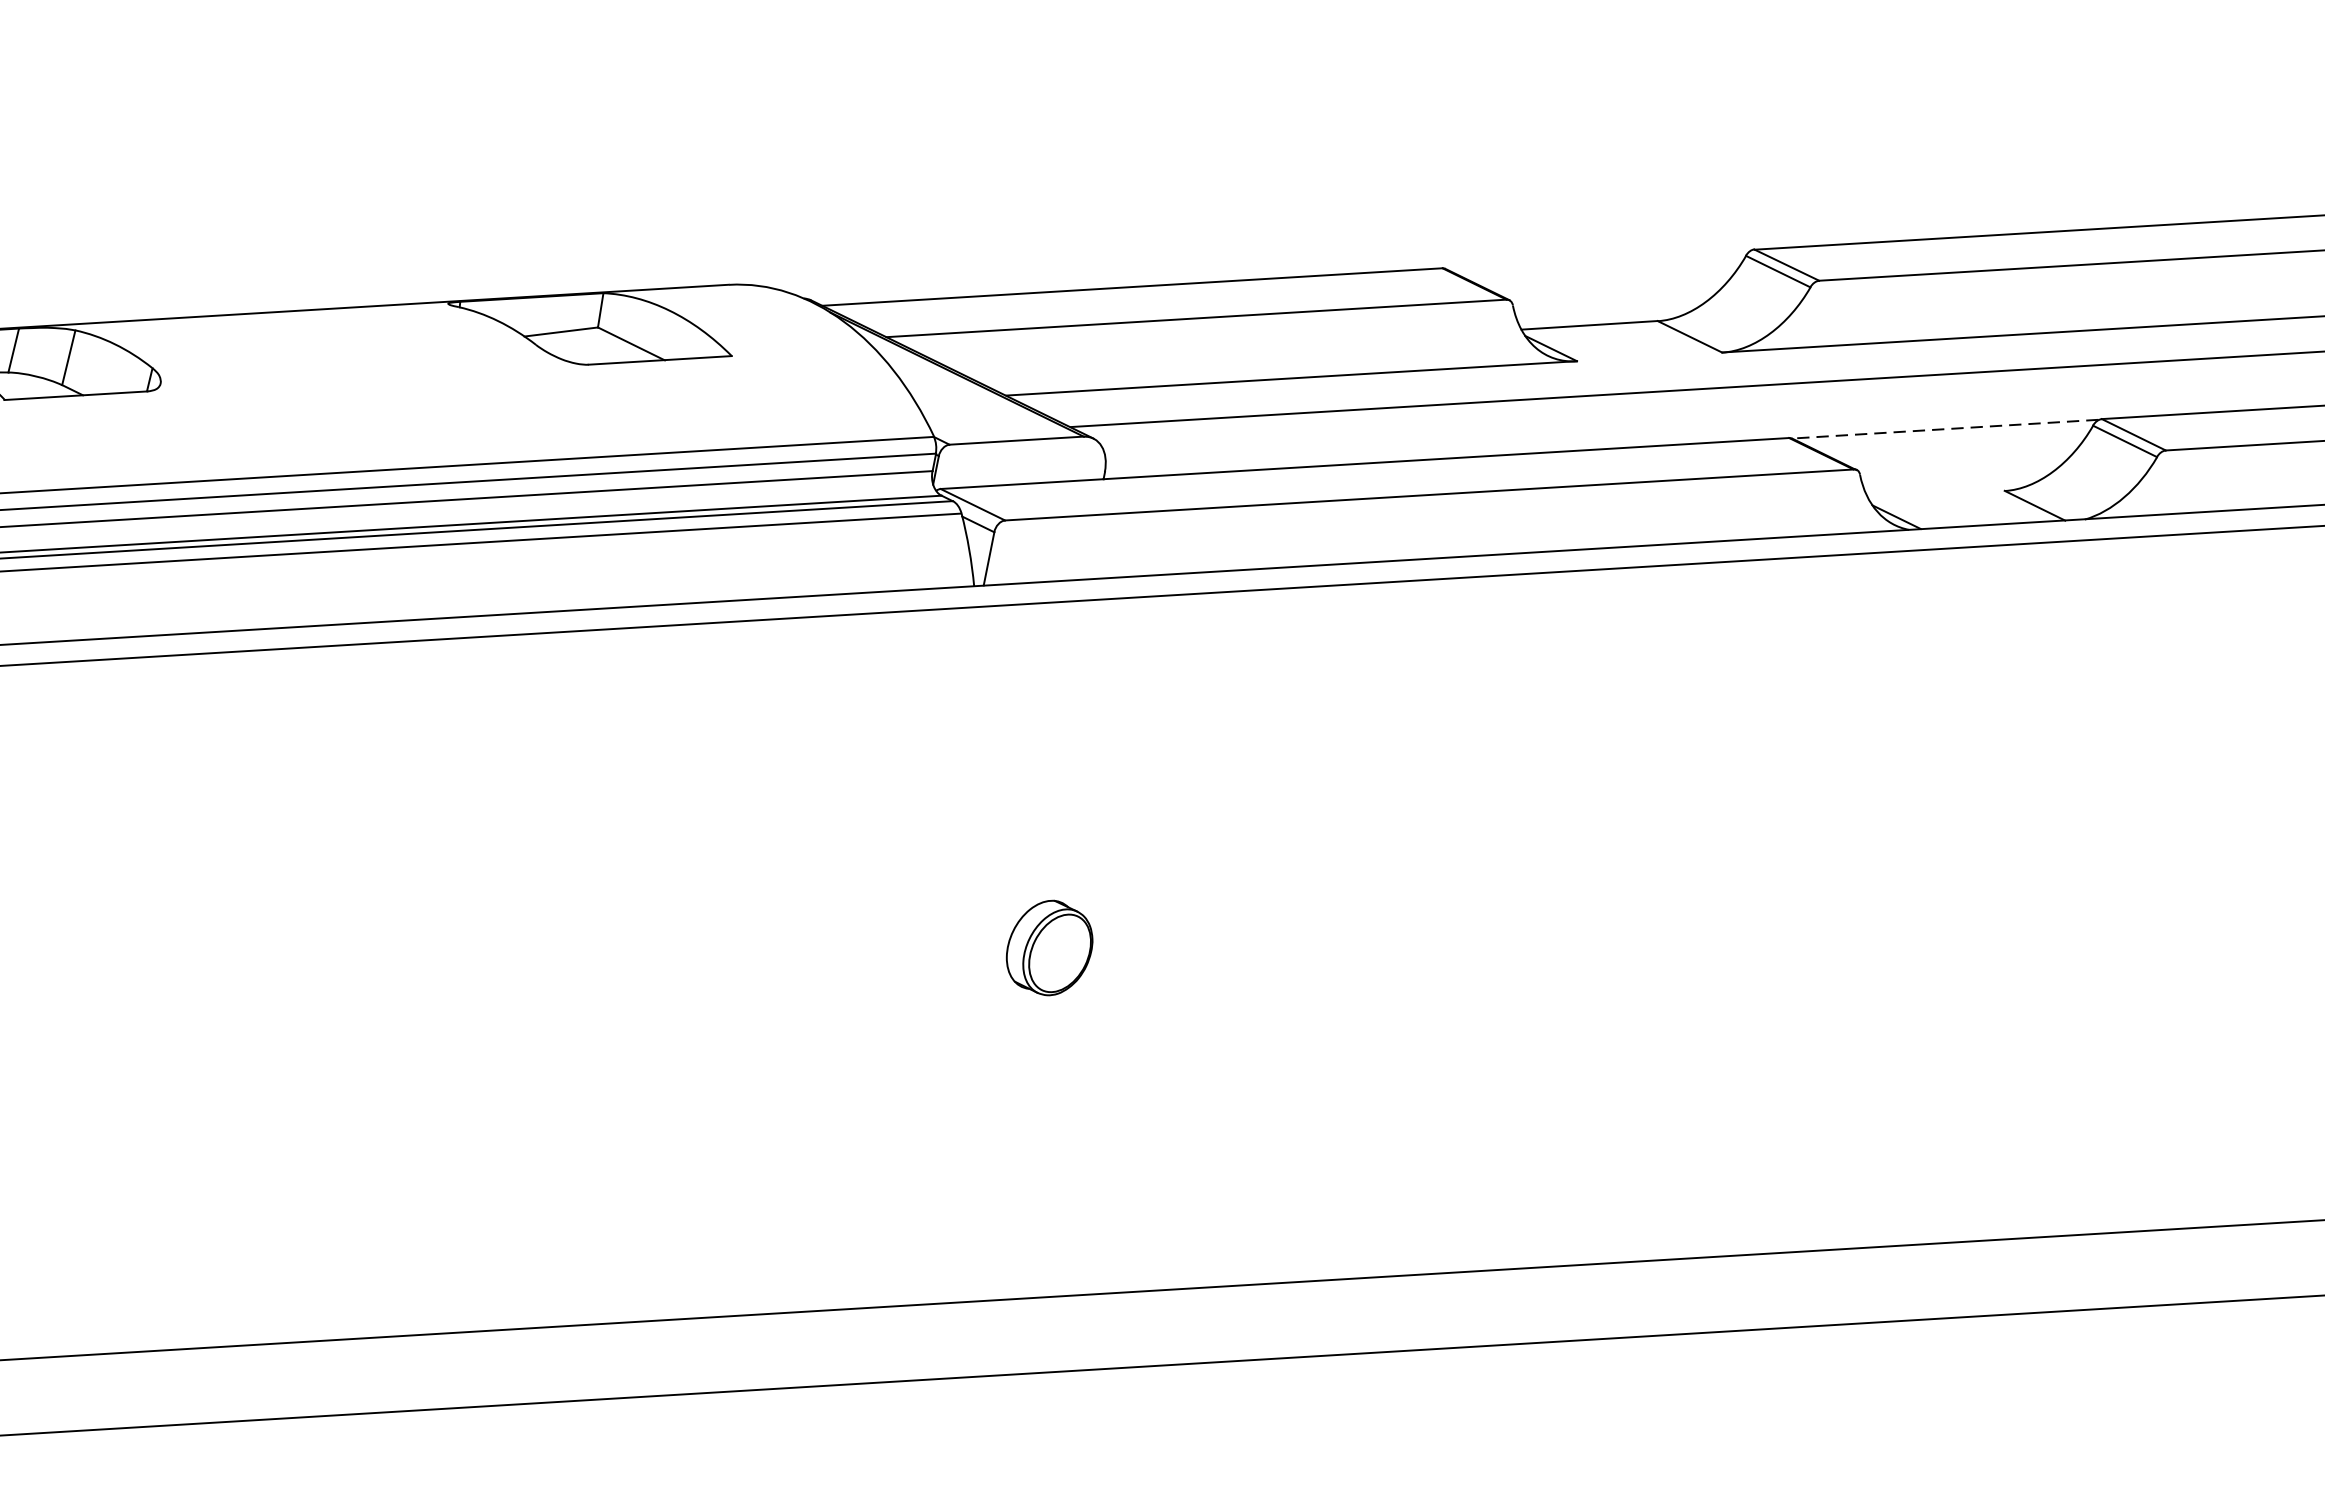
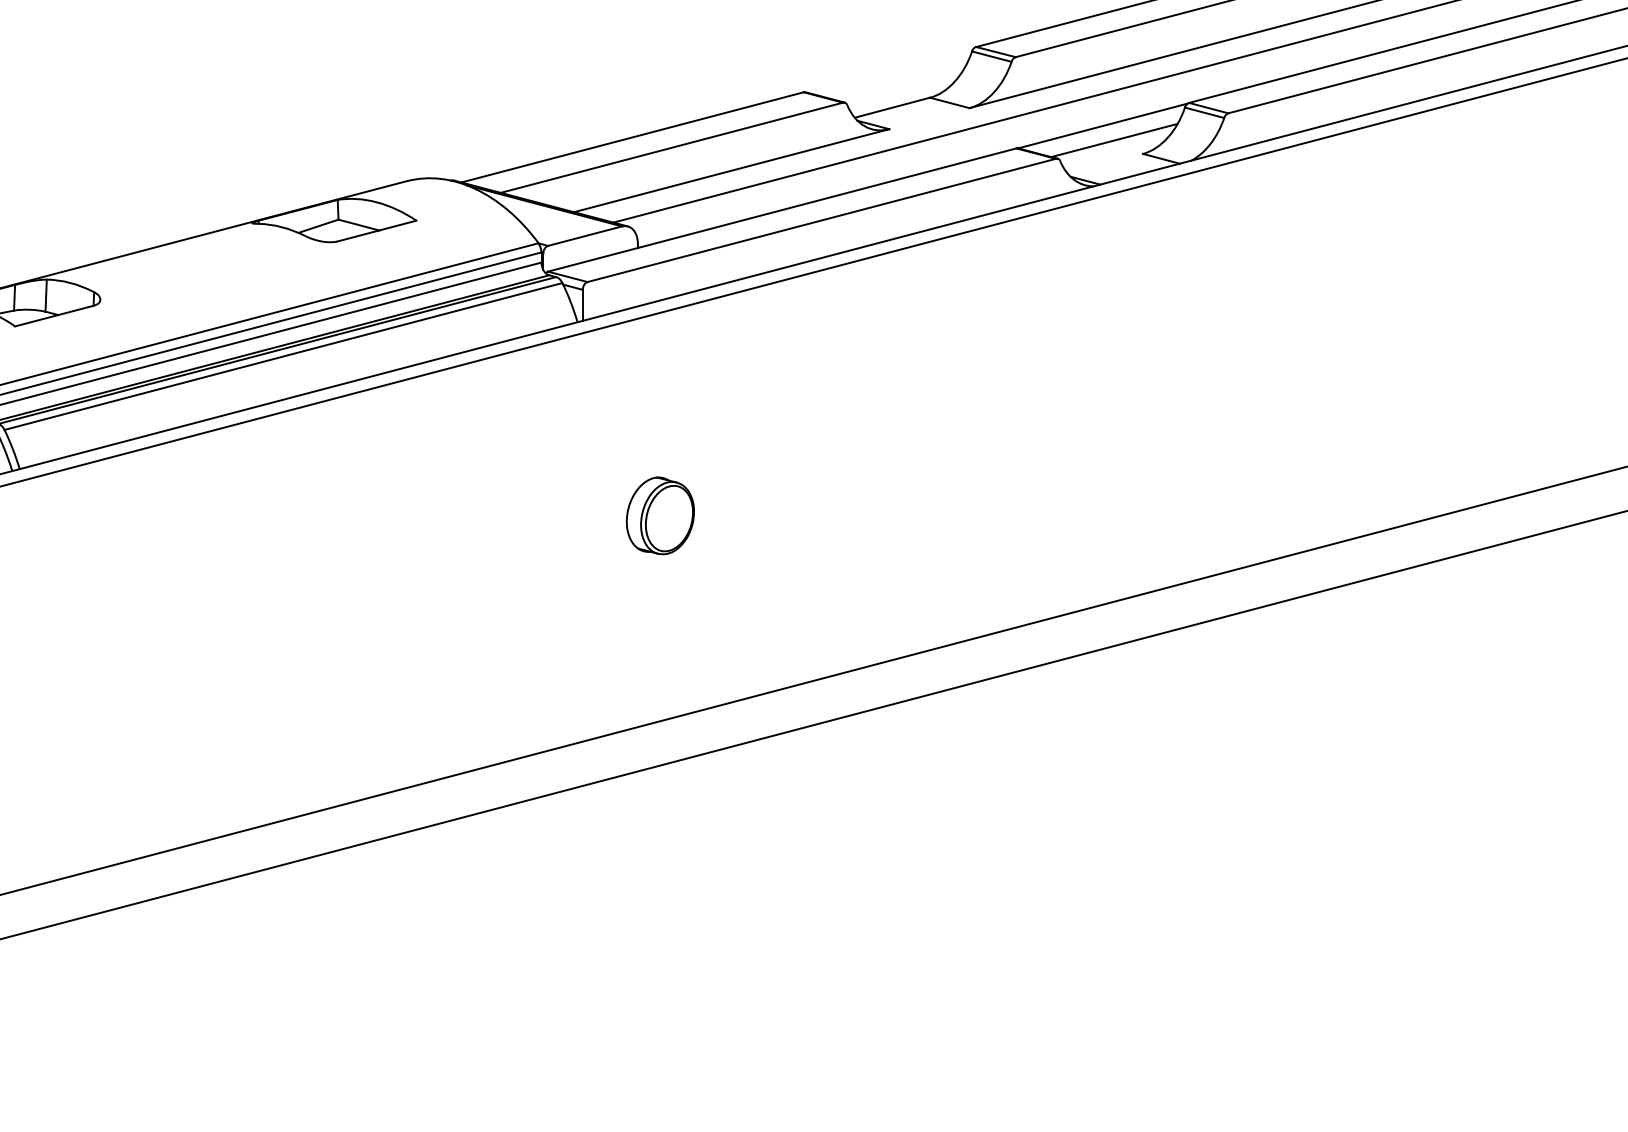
line: (1944, 429) -> (1102, 126), dashed -> solid
line: (1960, 458) -> (1114, 140), added
part: (1048, 946) -> (659, 515), size x1.43

